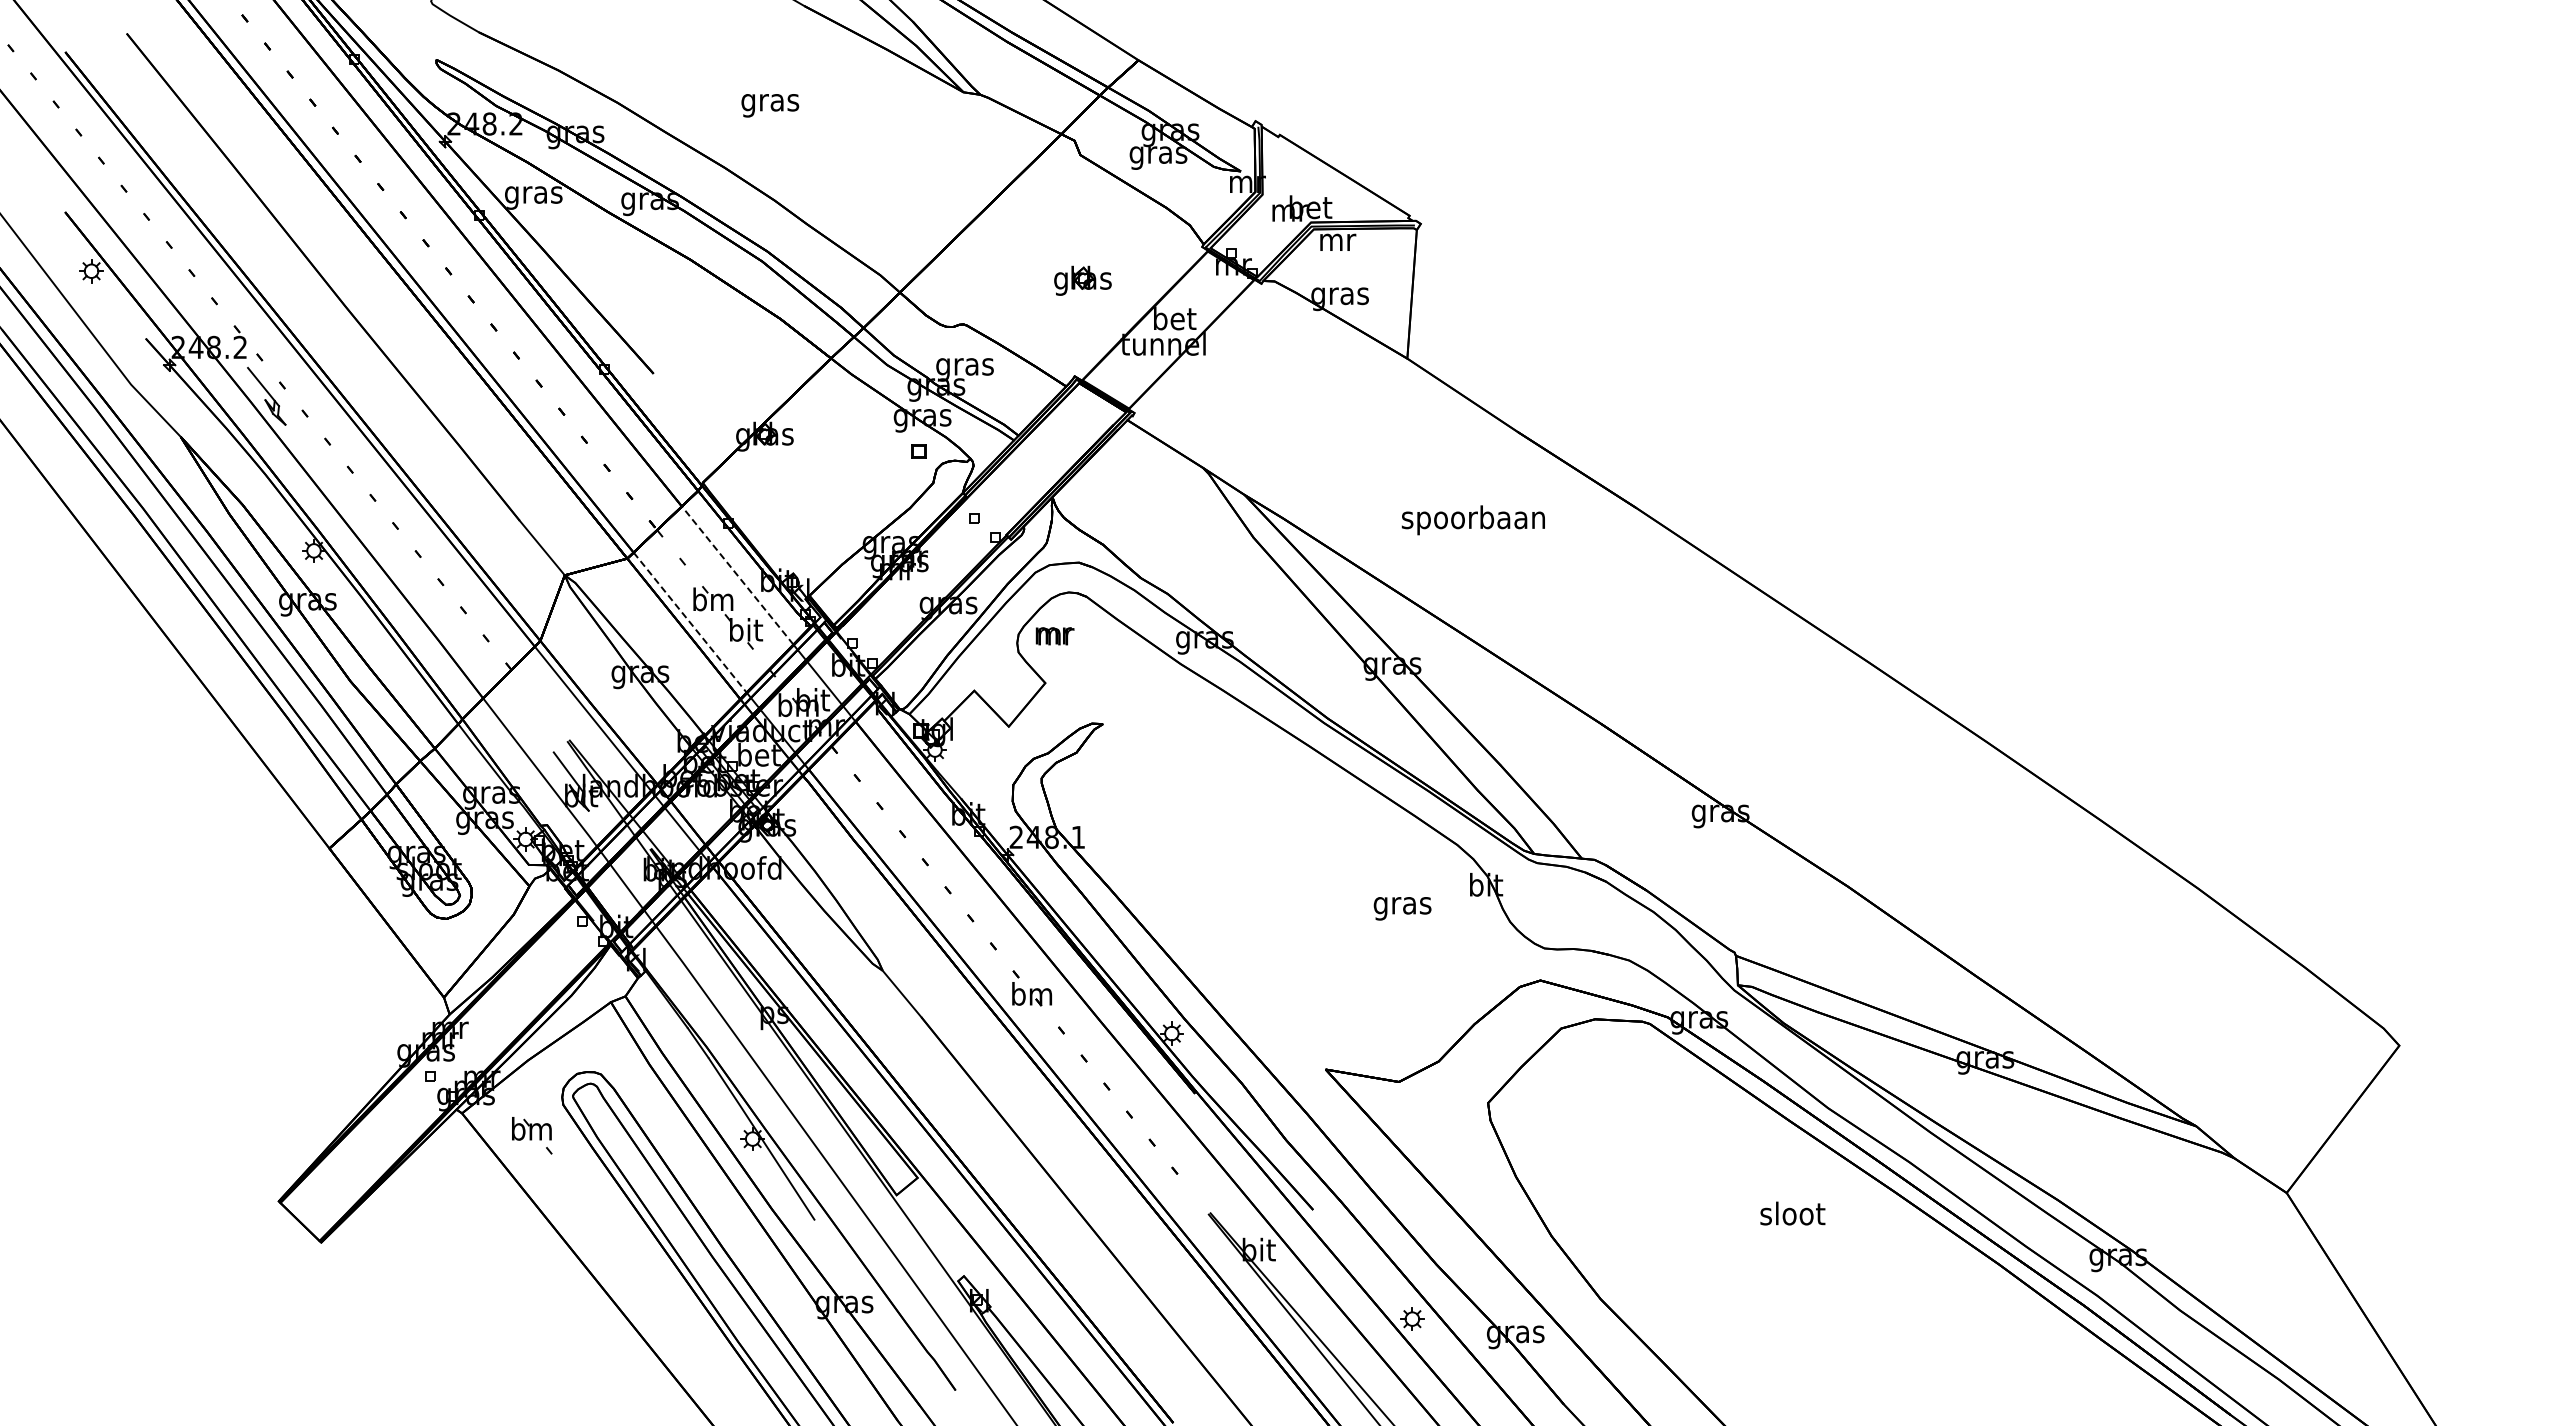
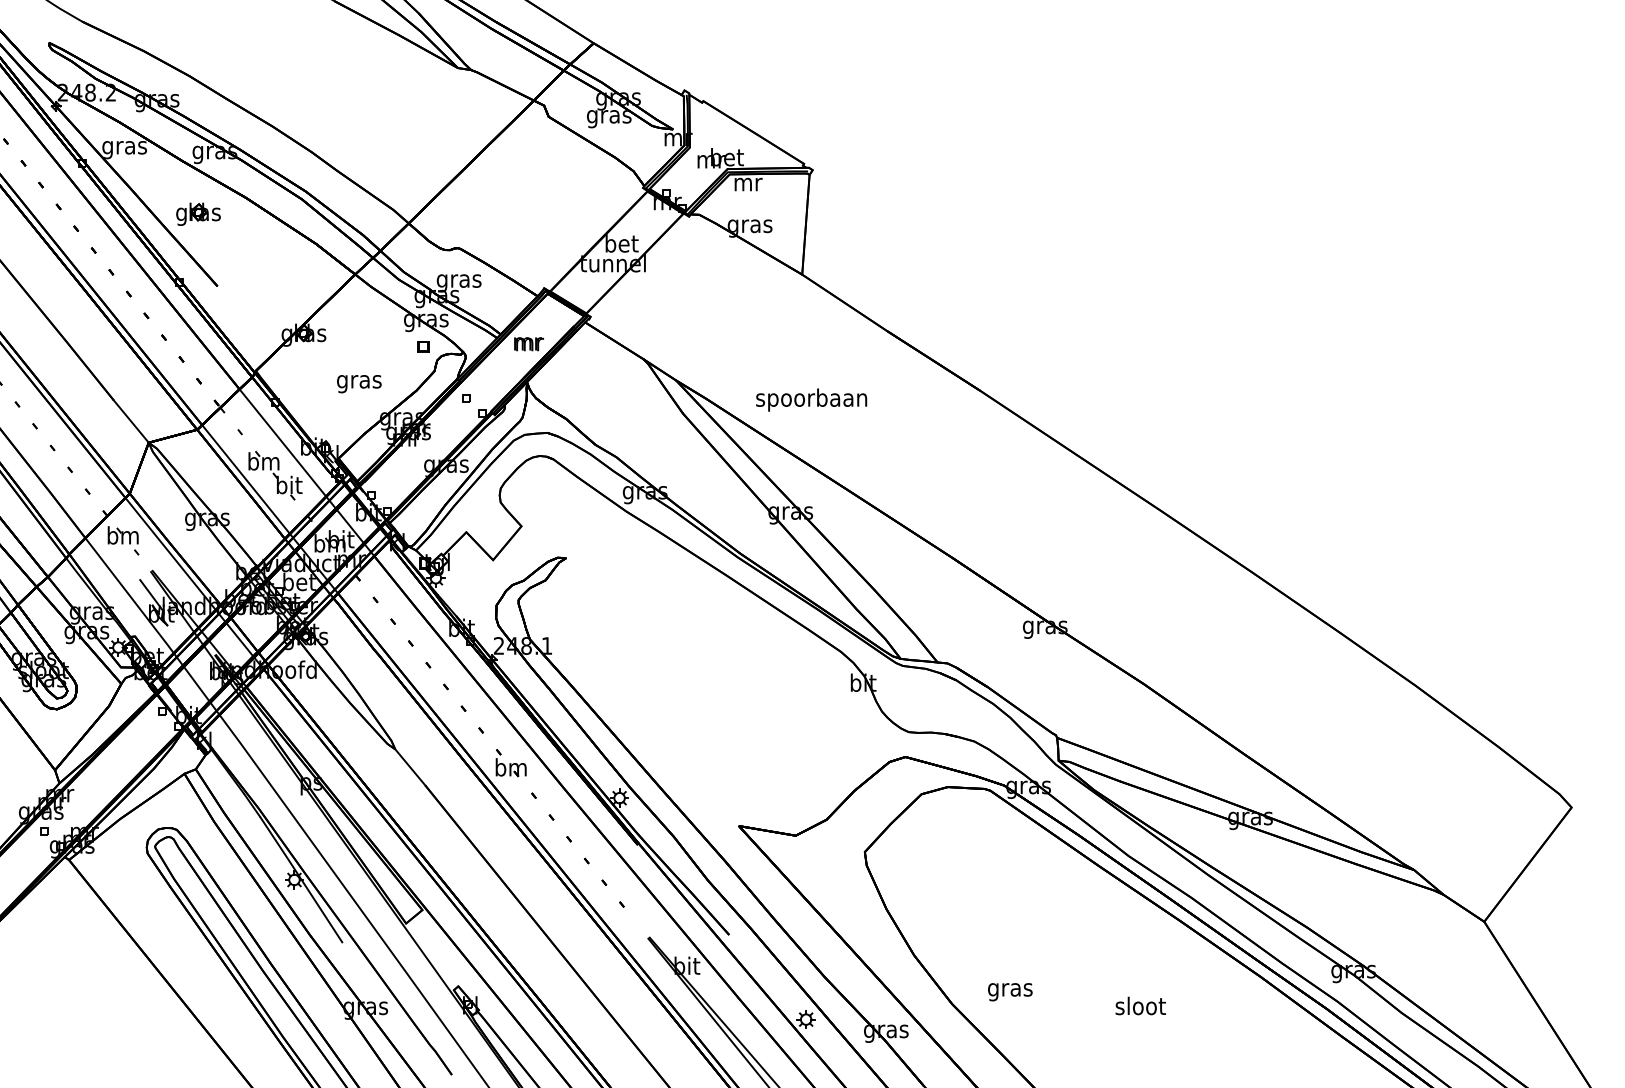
text: (770, 105) -> (359, 383), moved
part: (1082, 280) -> (198, 214), moved
text: (1472, 520) -> (810, 400), moved
line: (737, 575) -> (282, 442), dashed -> solid
line: (690, 622) -> (246, 479), dashed -> solid
text: (1054, 636) -> (528, 344), moved
text: (1402, 908) -> (1010, 991), moved
part: (532, 1135) -> (123, 540), moved
text: (1792, 1213) -> (1140, 1005), moved

